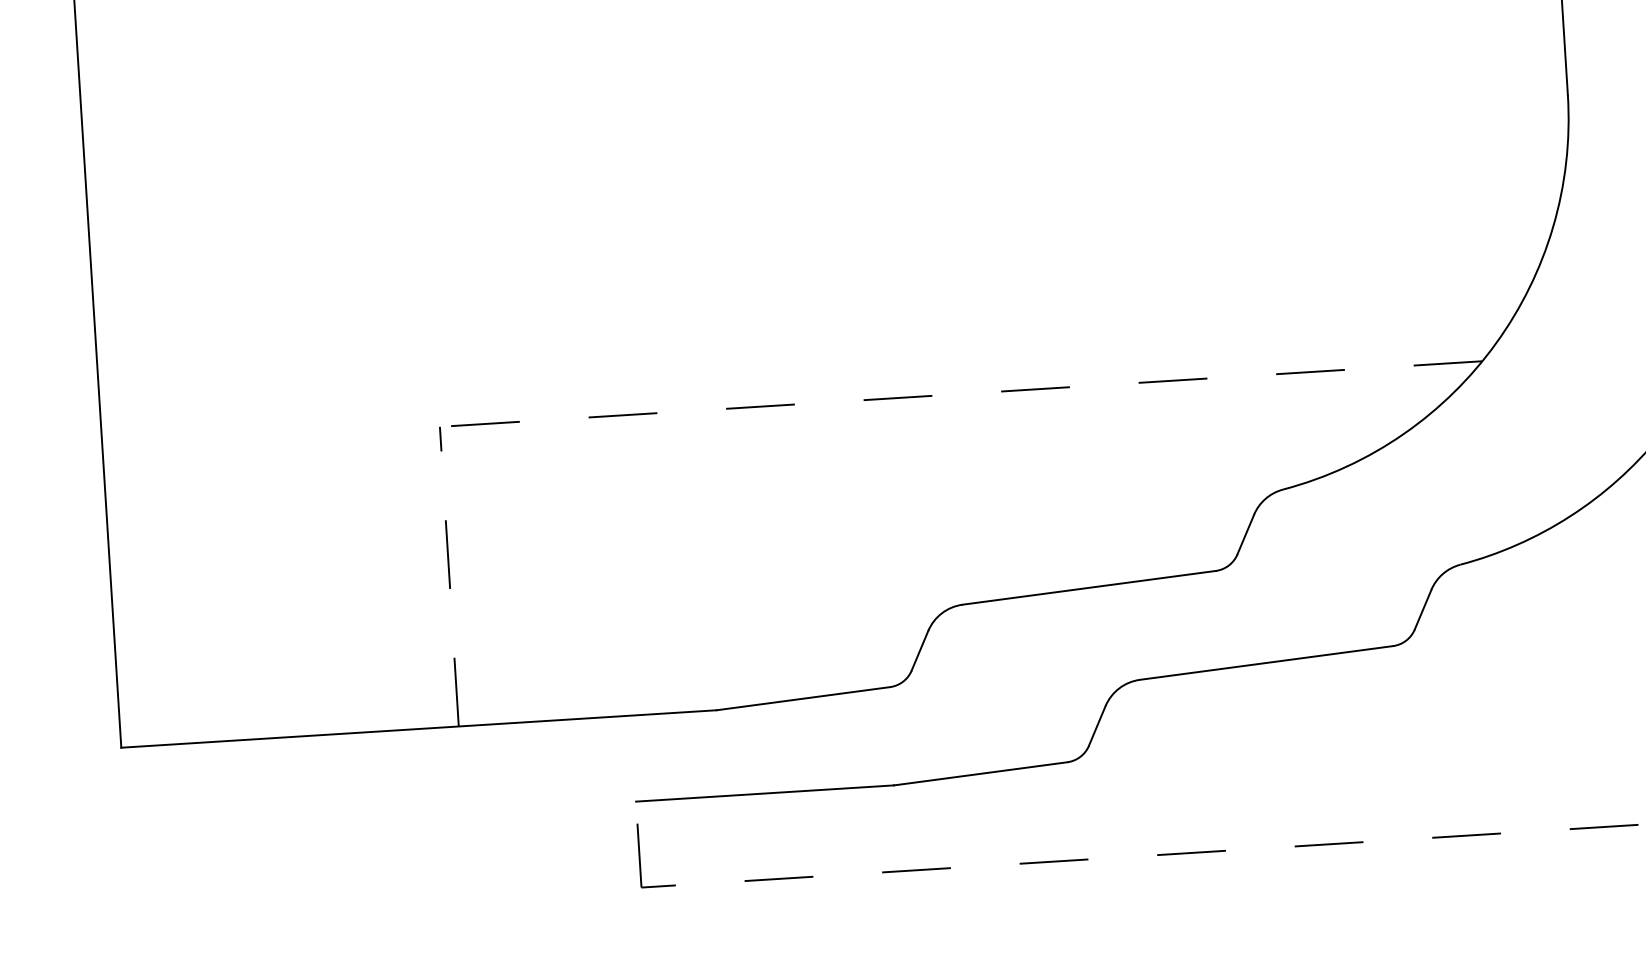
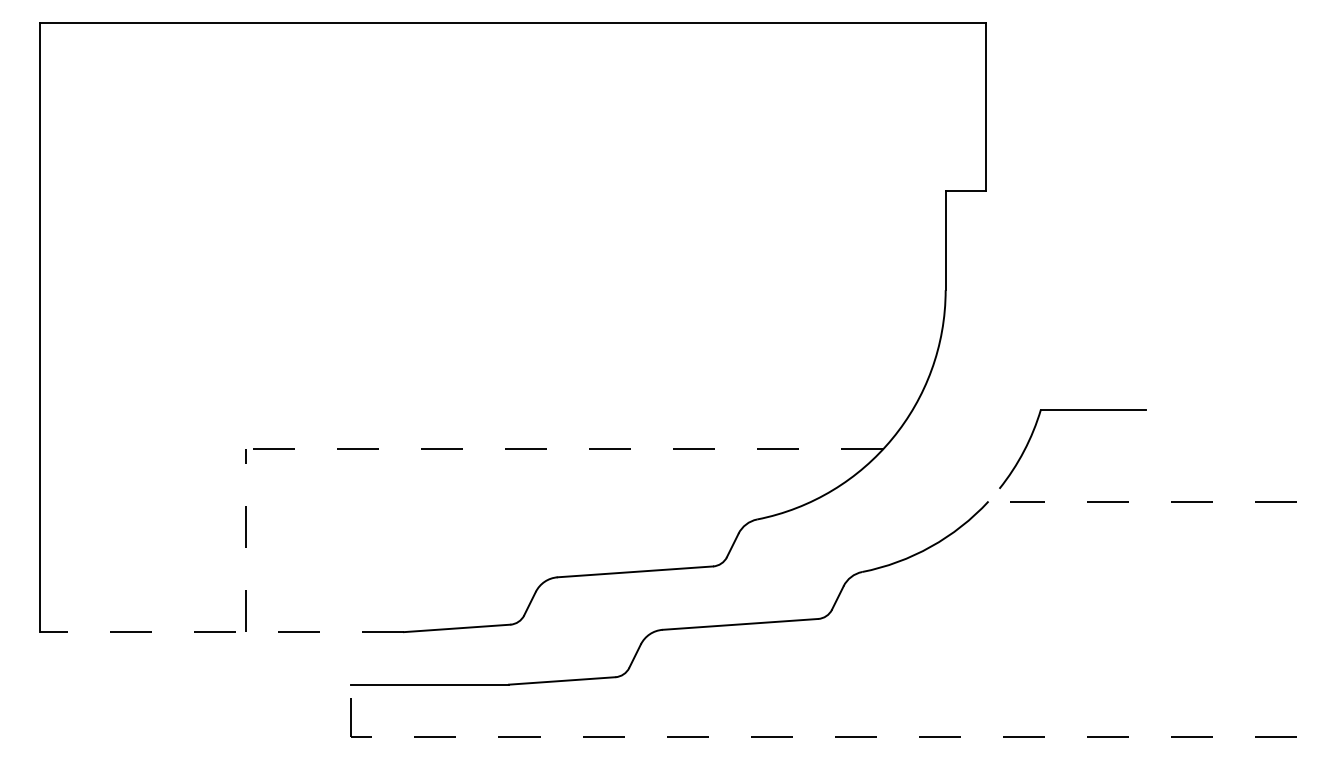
line: (419, 729) -> (222, 632), solid -> dashed

